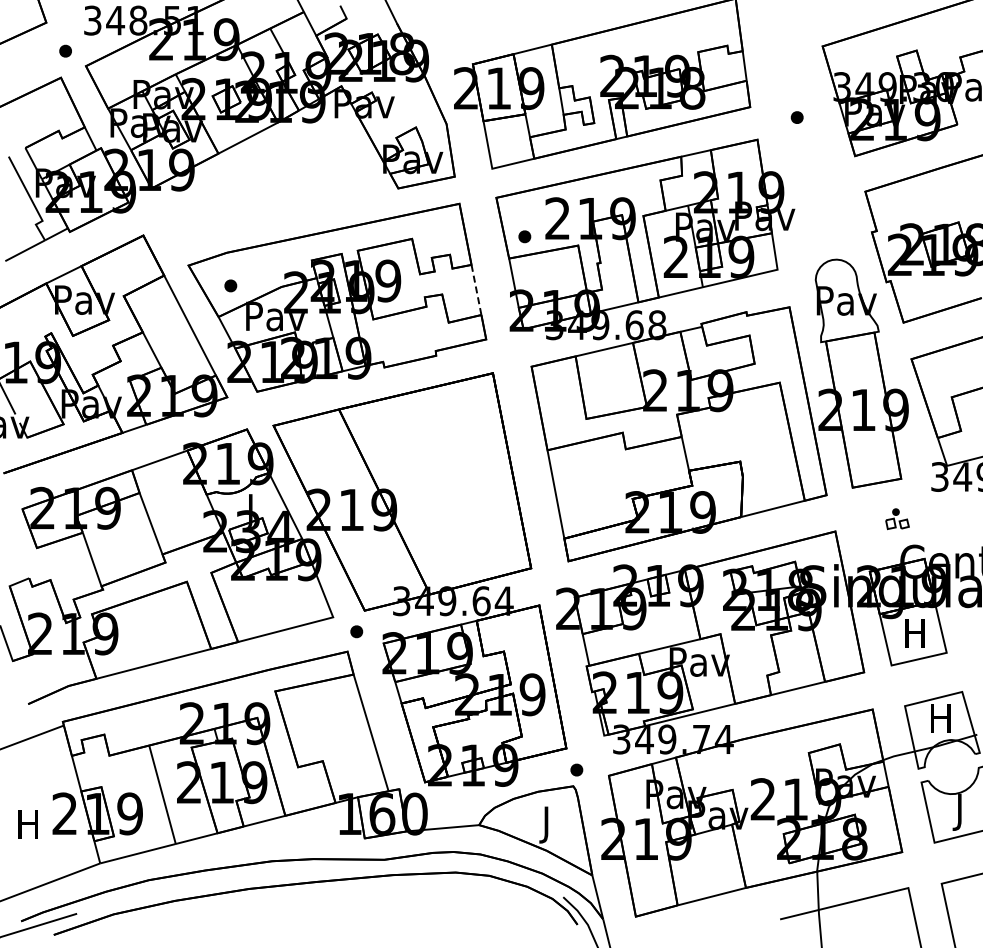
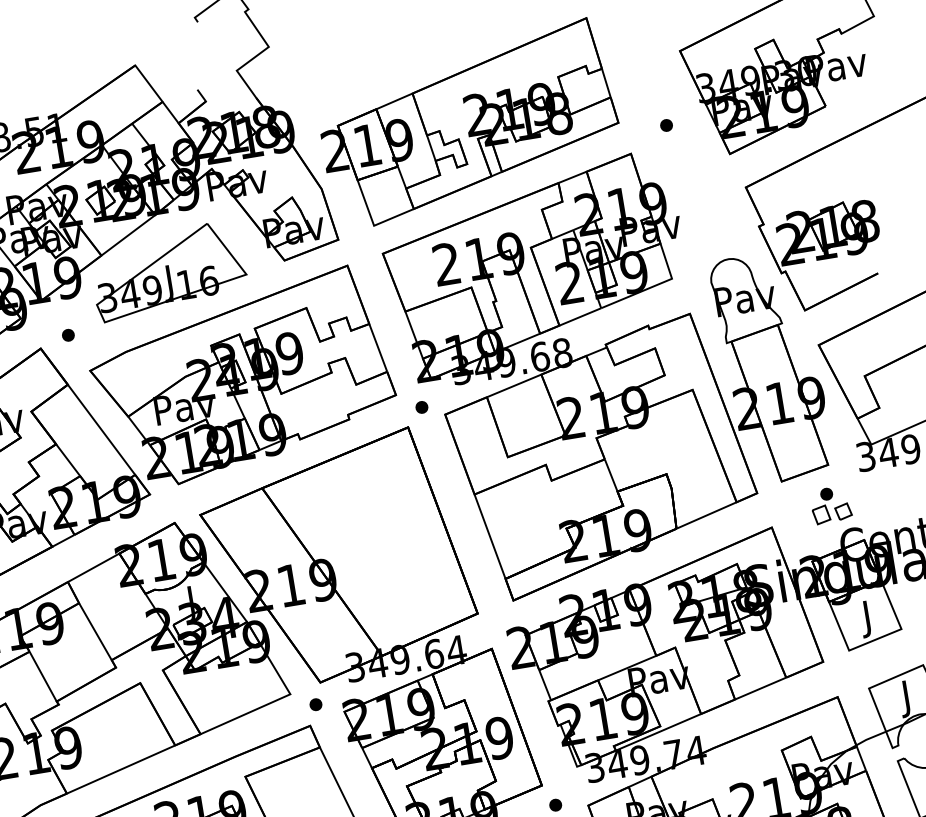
part: (282, 179) -> (168, 270), added
part: (524, 236) -> (421, 407), moved
part: (230, 285) -> (68, 334), moved
line: (476, 289) -> (378, 347), dashed -> solid
part: (897, 518) -> (830, 504), size x1.67
text: (914, 637) -> (867, 619), H -> J
text: (940, 722) -> (906, 698), H -> J

